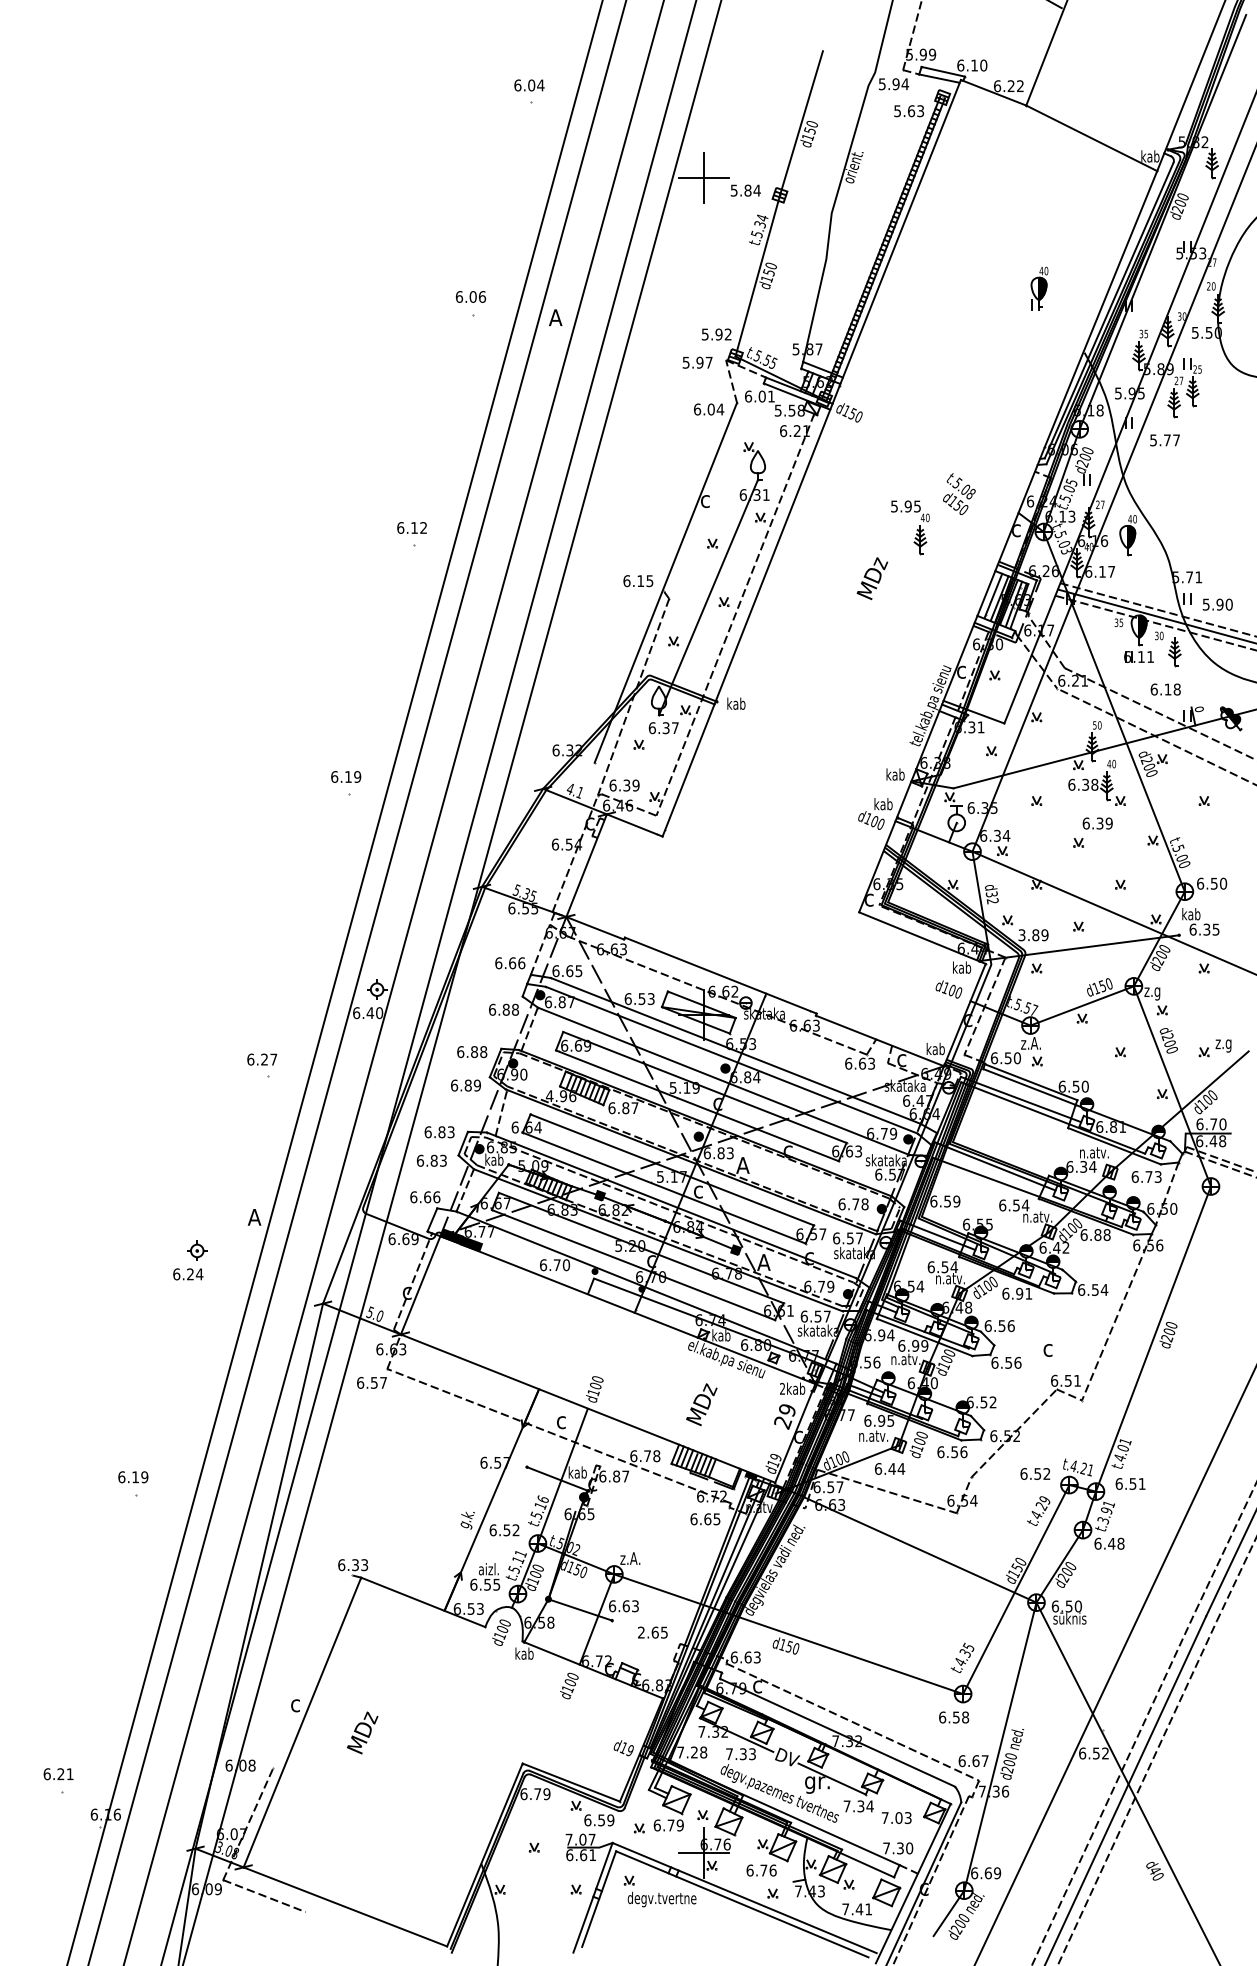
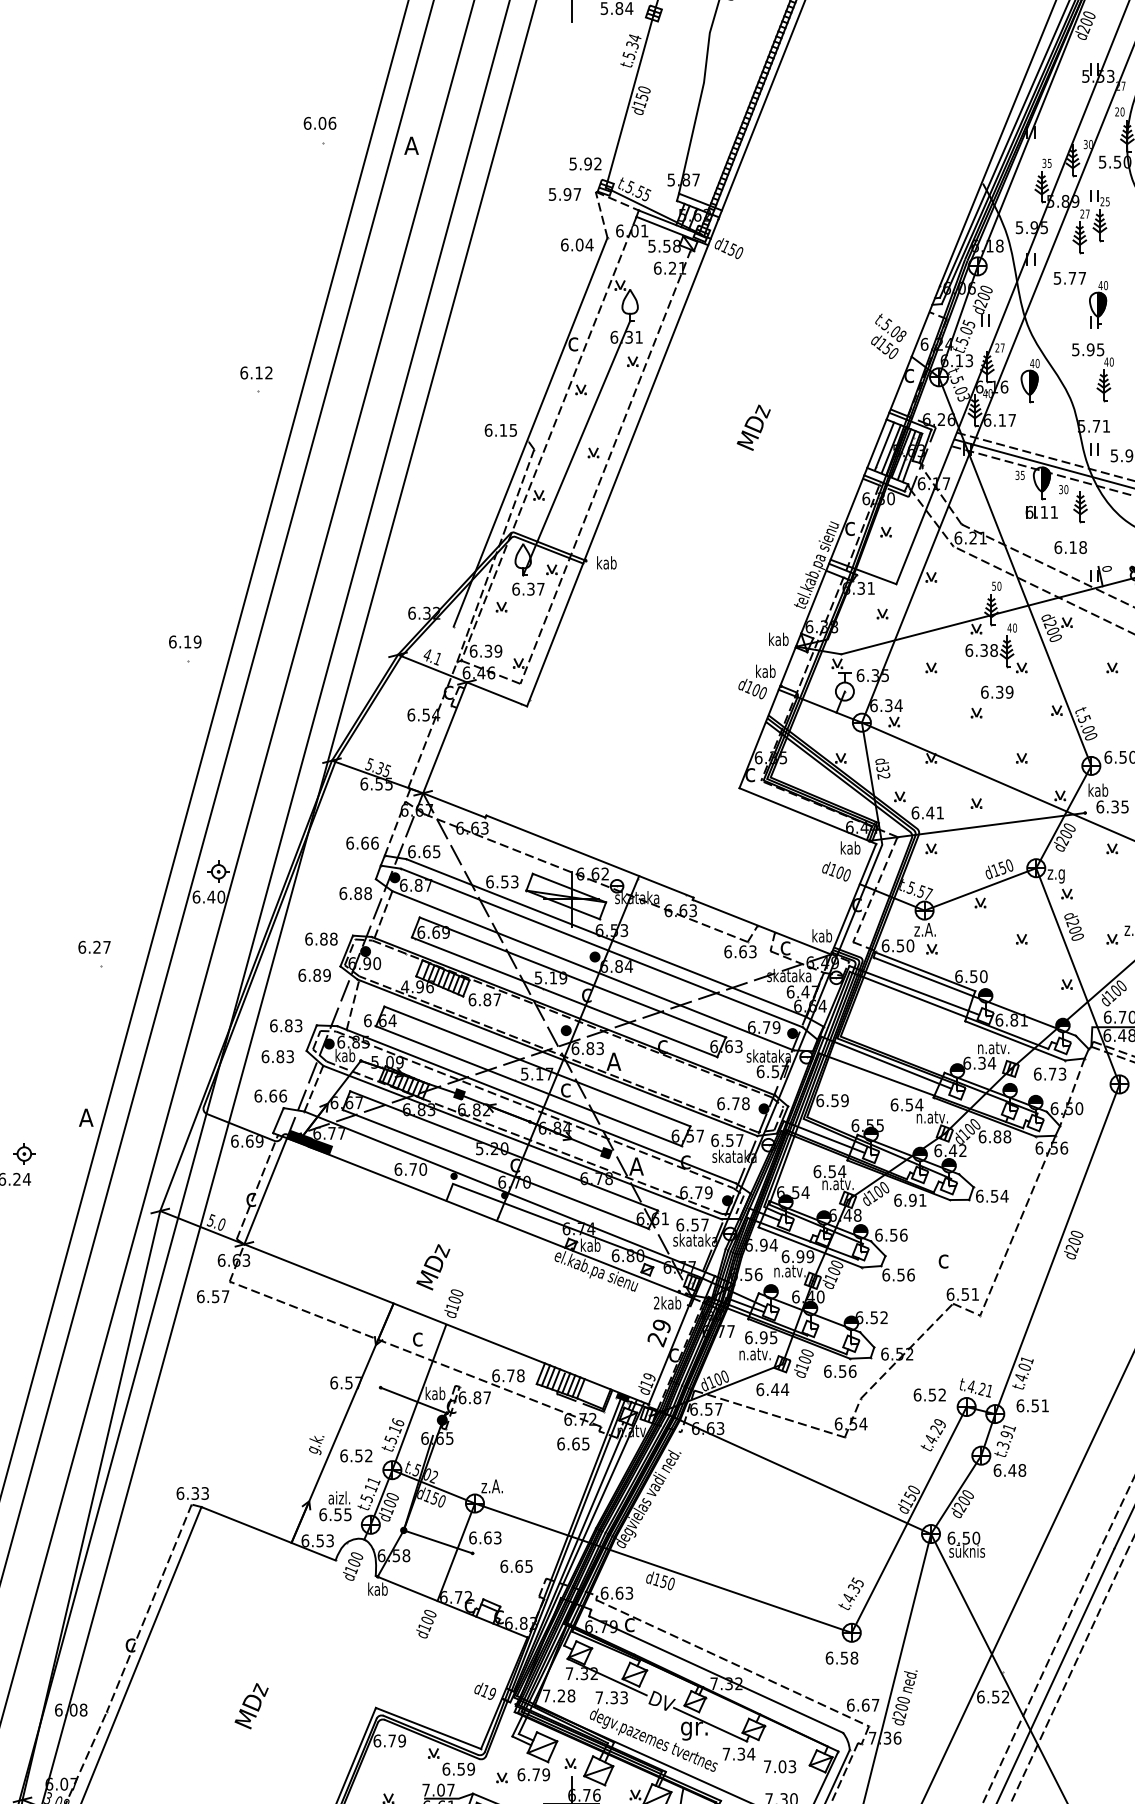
part: (1039, 288) -> (1098, 304), moved
text: (959, 493) -> (888, 335), moved
part: (916, 530) -> (1099, 375), moved
line: (682, 588) -> (548, 438), added
text: (1033, 935) -> (927, 813), 3.89 -> 6.41
text: (701, 1404) -> (433, 1267), moved
text: (641, 1632) -> (504, 1566), 2.65 -> 6.65
line: (312, 1671) -> (148, 1608), added
text: (362, 1732) -> (251, 1705), moved

